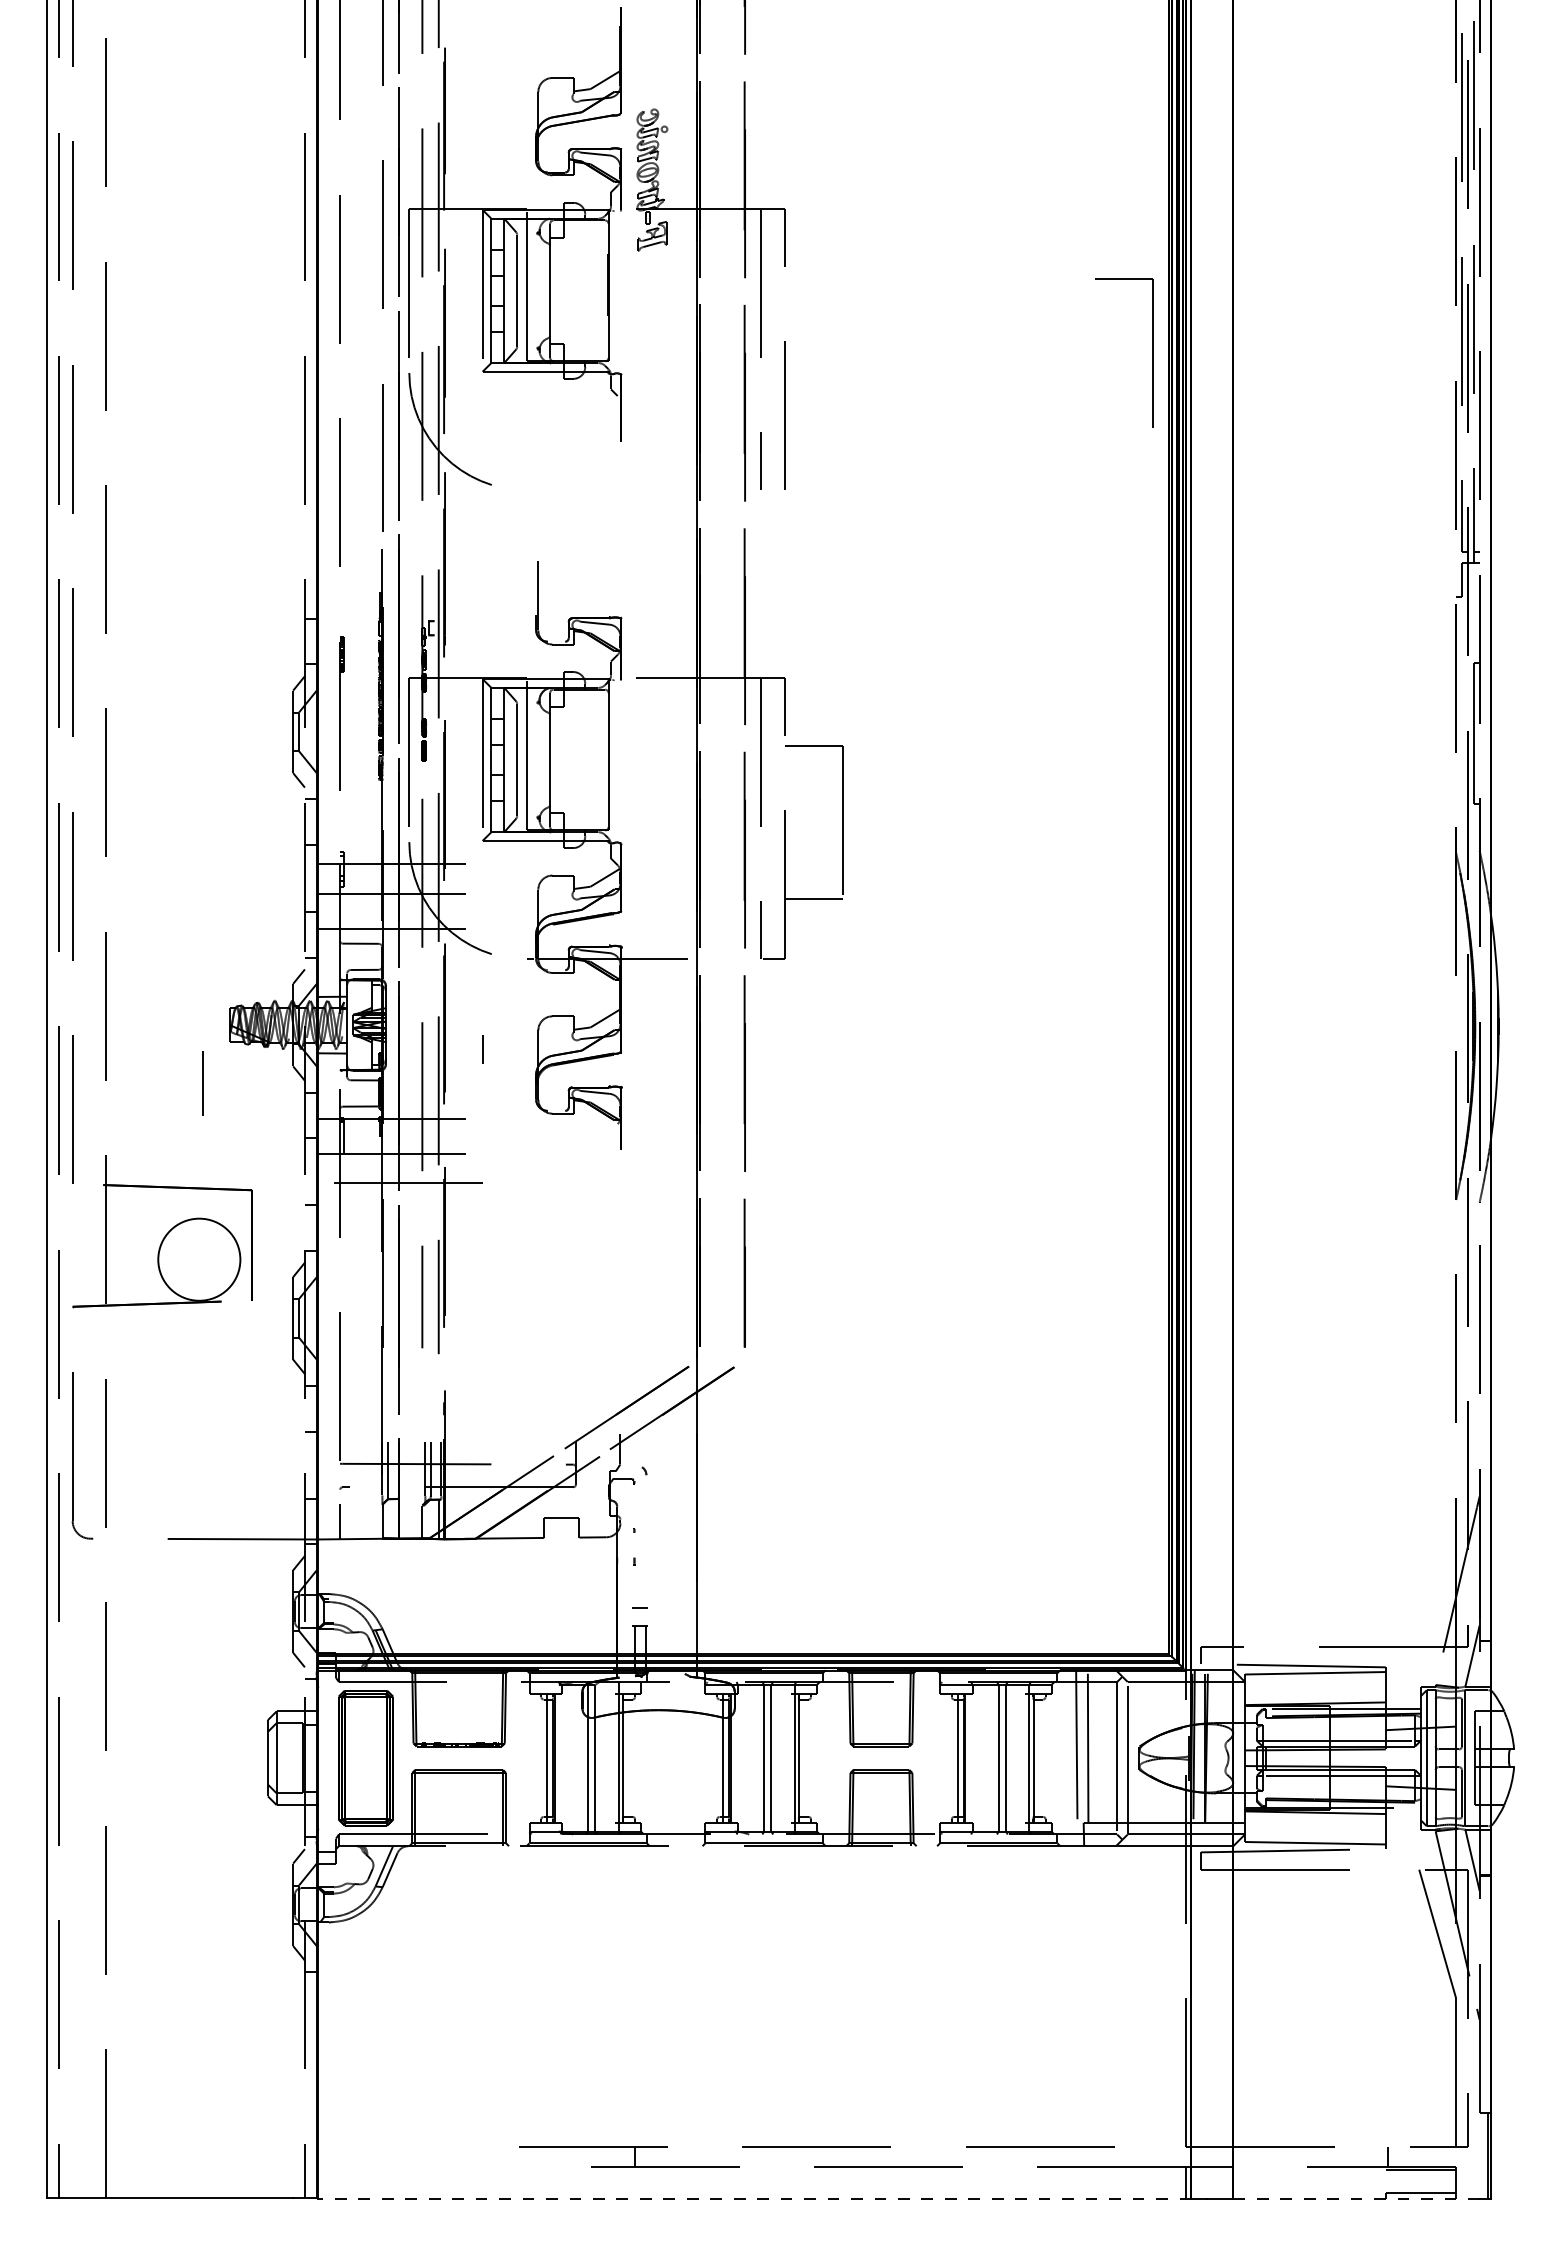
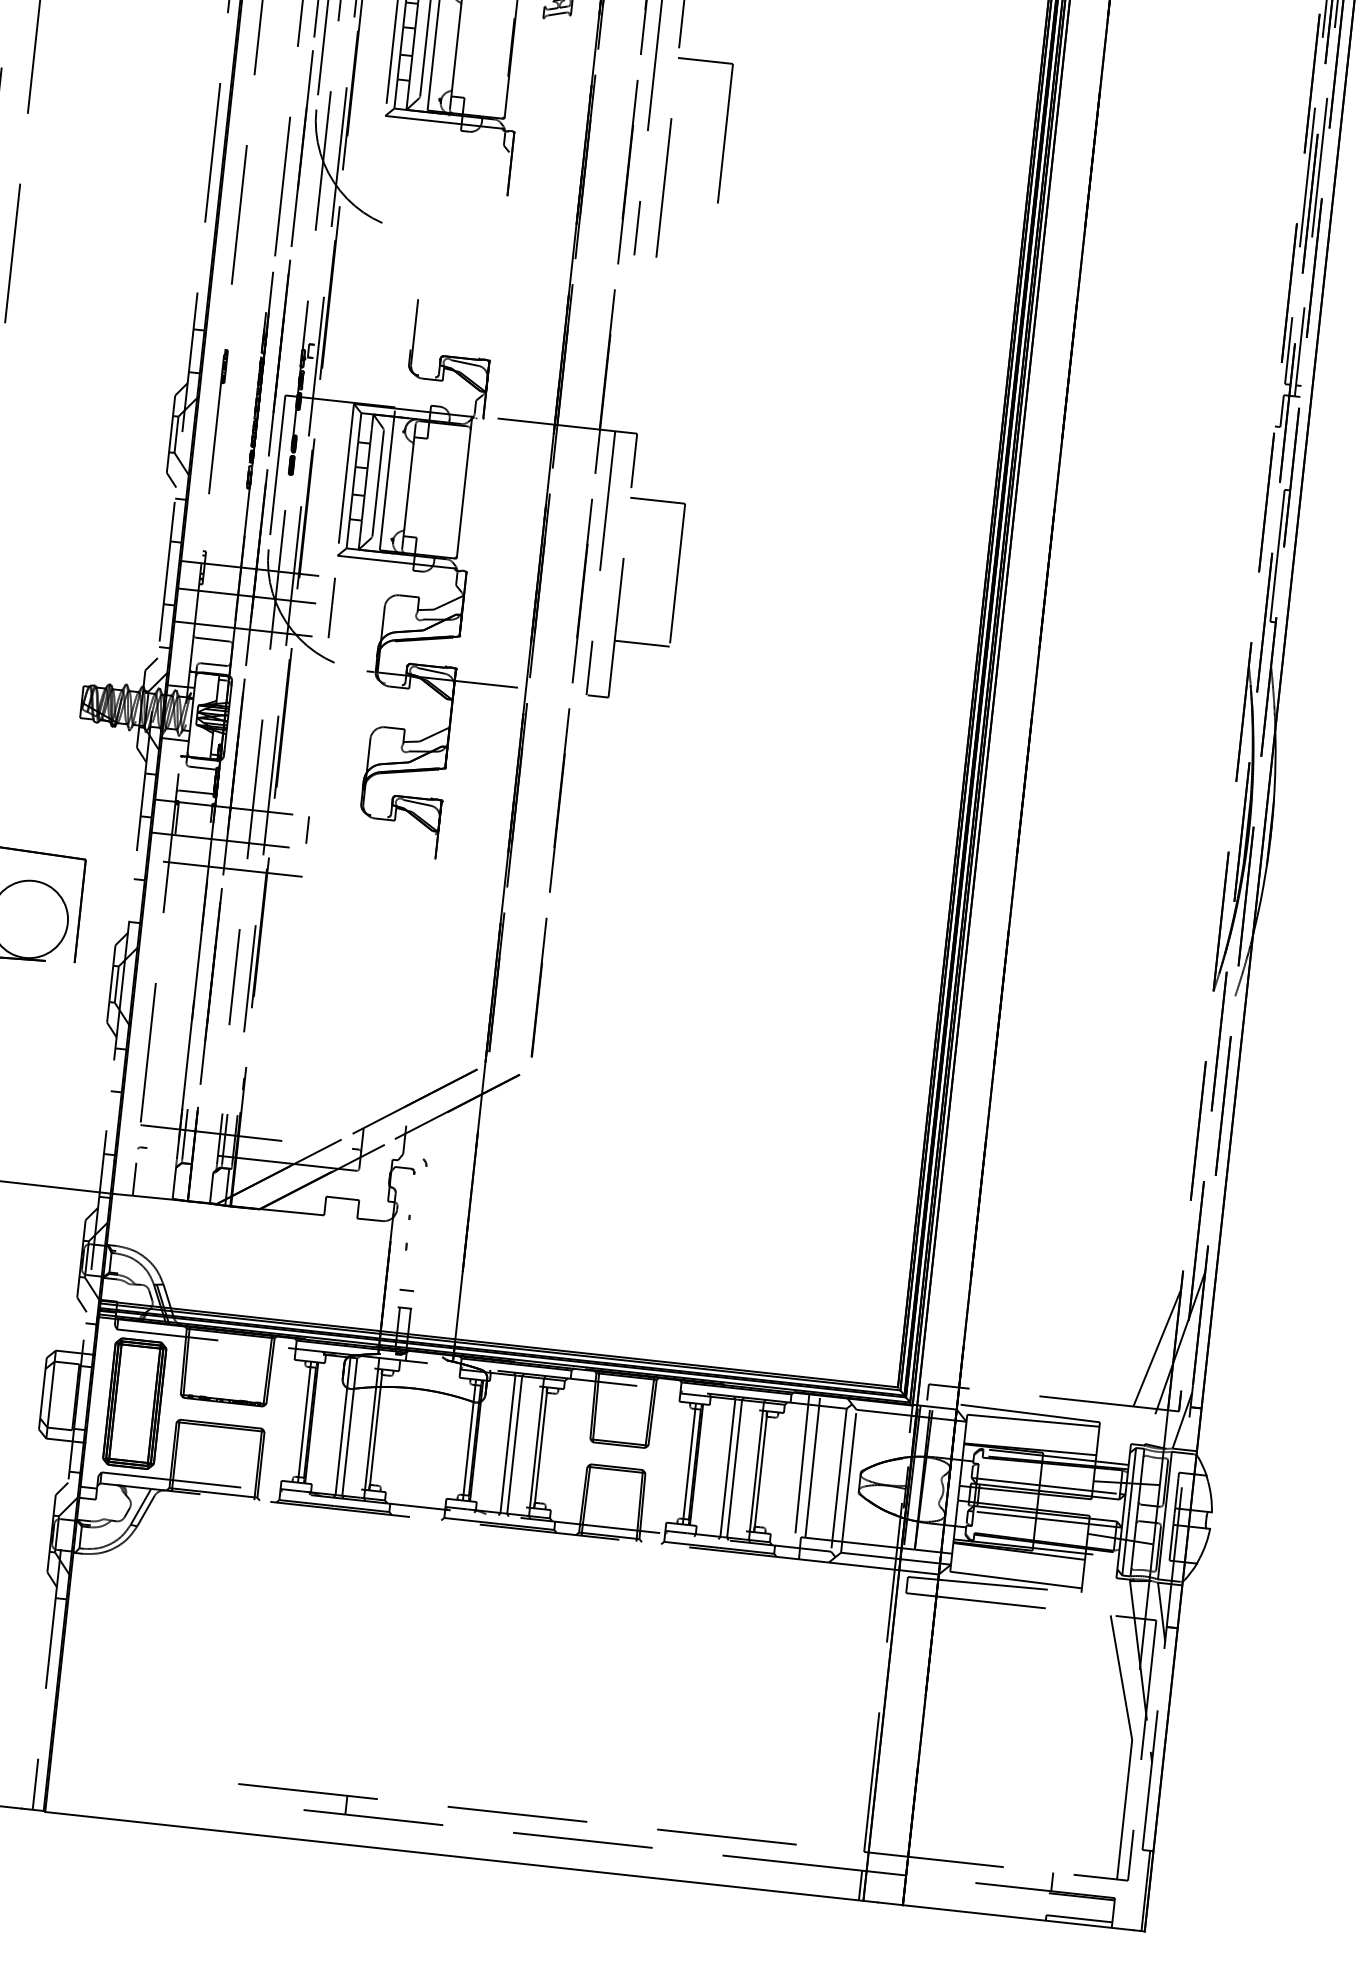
part: (1152, 352) -> (724, 132), moved
line: (482, 1049) -> (307, 829), moved
line: (202, 1083) -> (331, 607), moved
line: (1437, 1581) -> (1157, 1347), added
line: (754, 2198) -> (454, 1855), dashed -> solid
line: (1356, 2198) -> (1018, 1917), dashed -> solid

